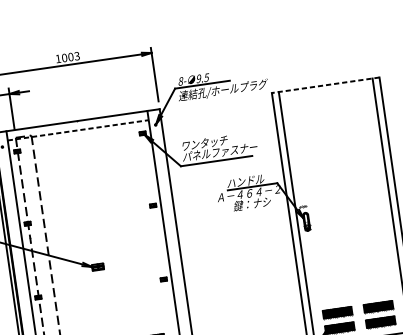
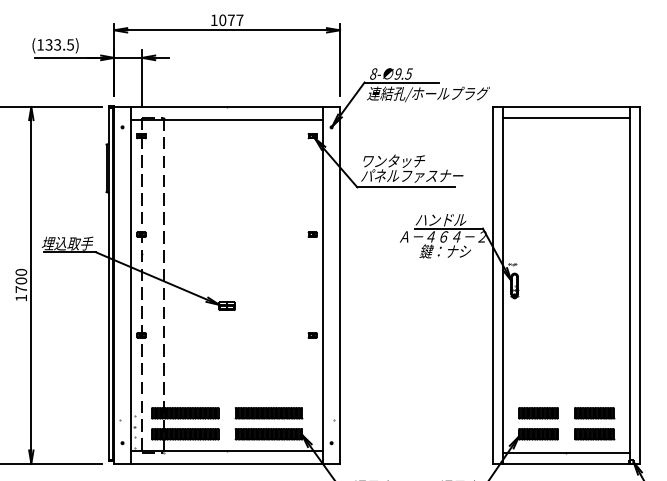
text: (73, 56) -> (235, 20), 1003 -> 1077
line: (325, 85) -> (565, 107), dashed -> solid
line: (326, 92) -> (566, 117), added
line: (78, 130) -> (227, 119), dashed -> solid

